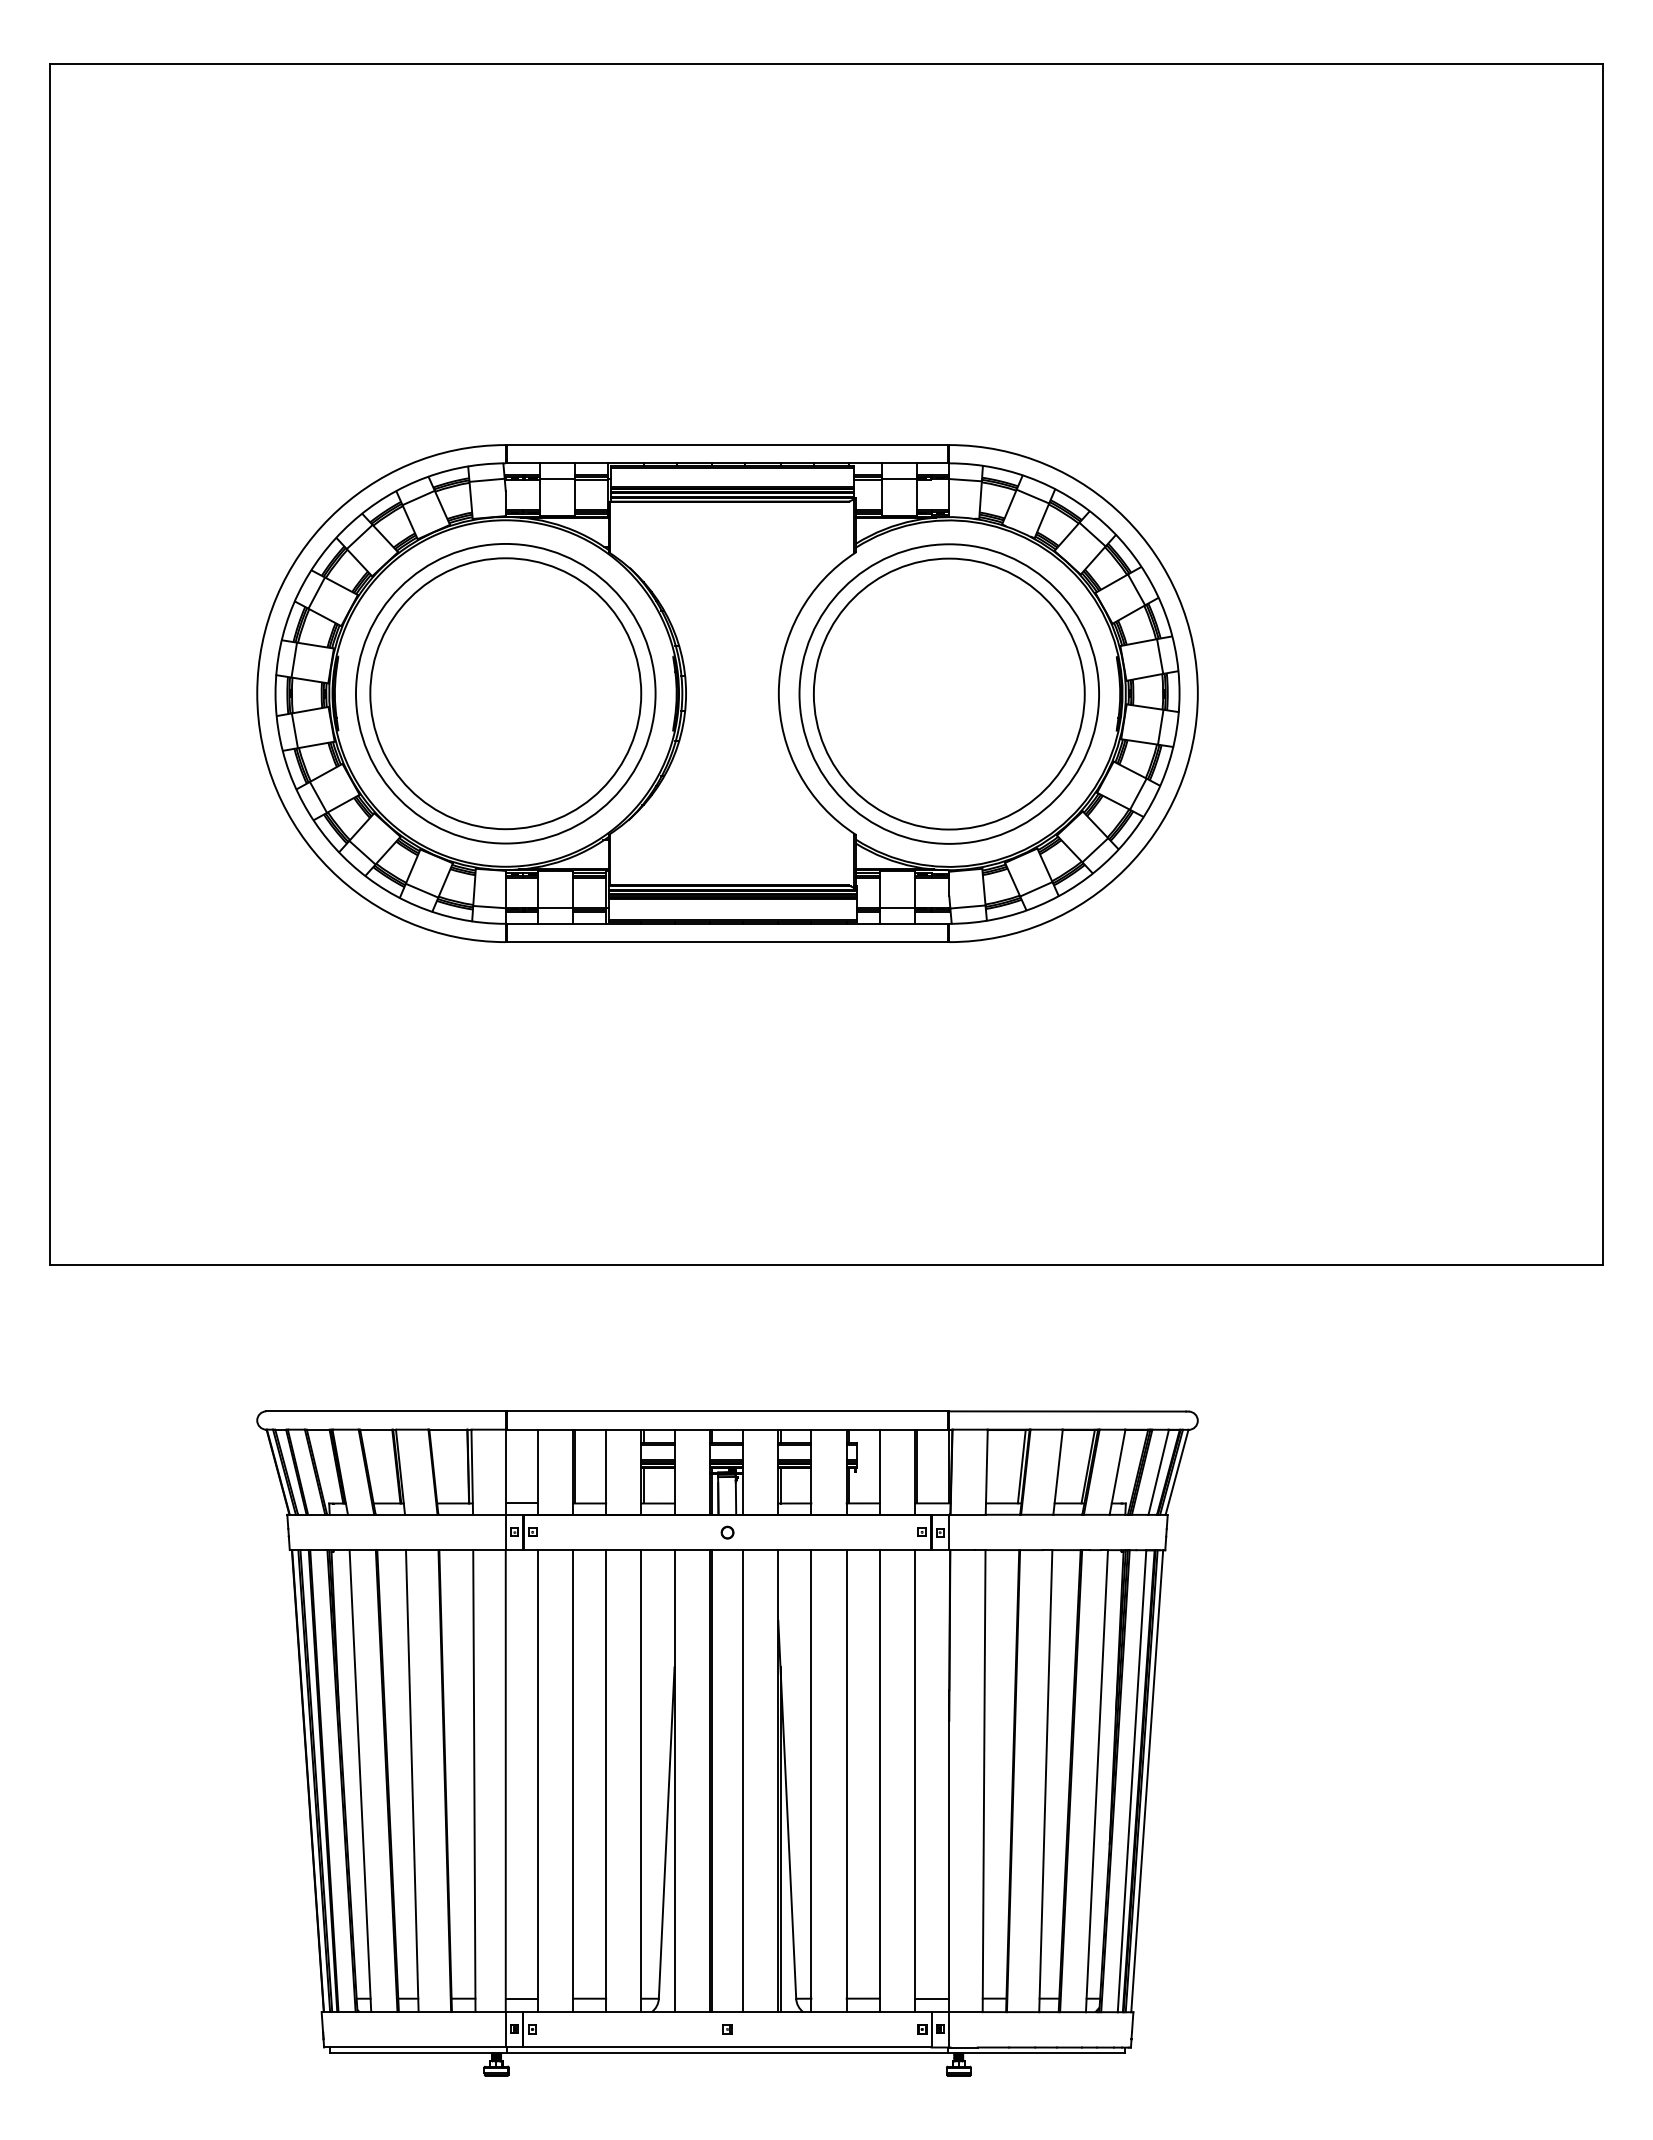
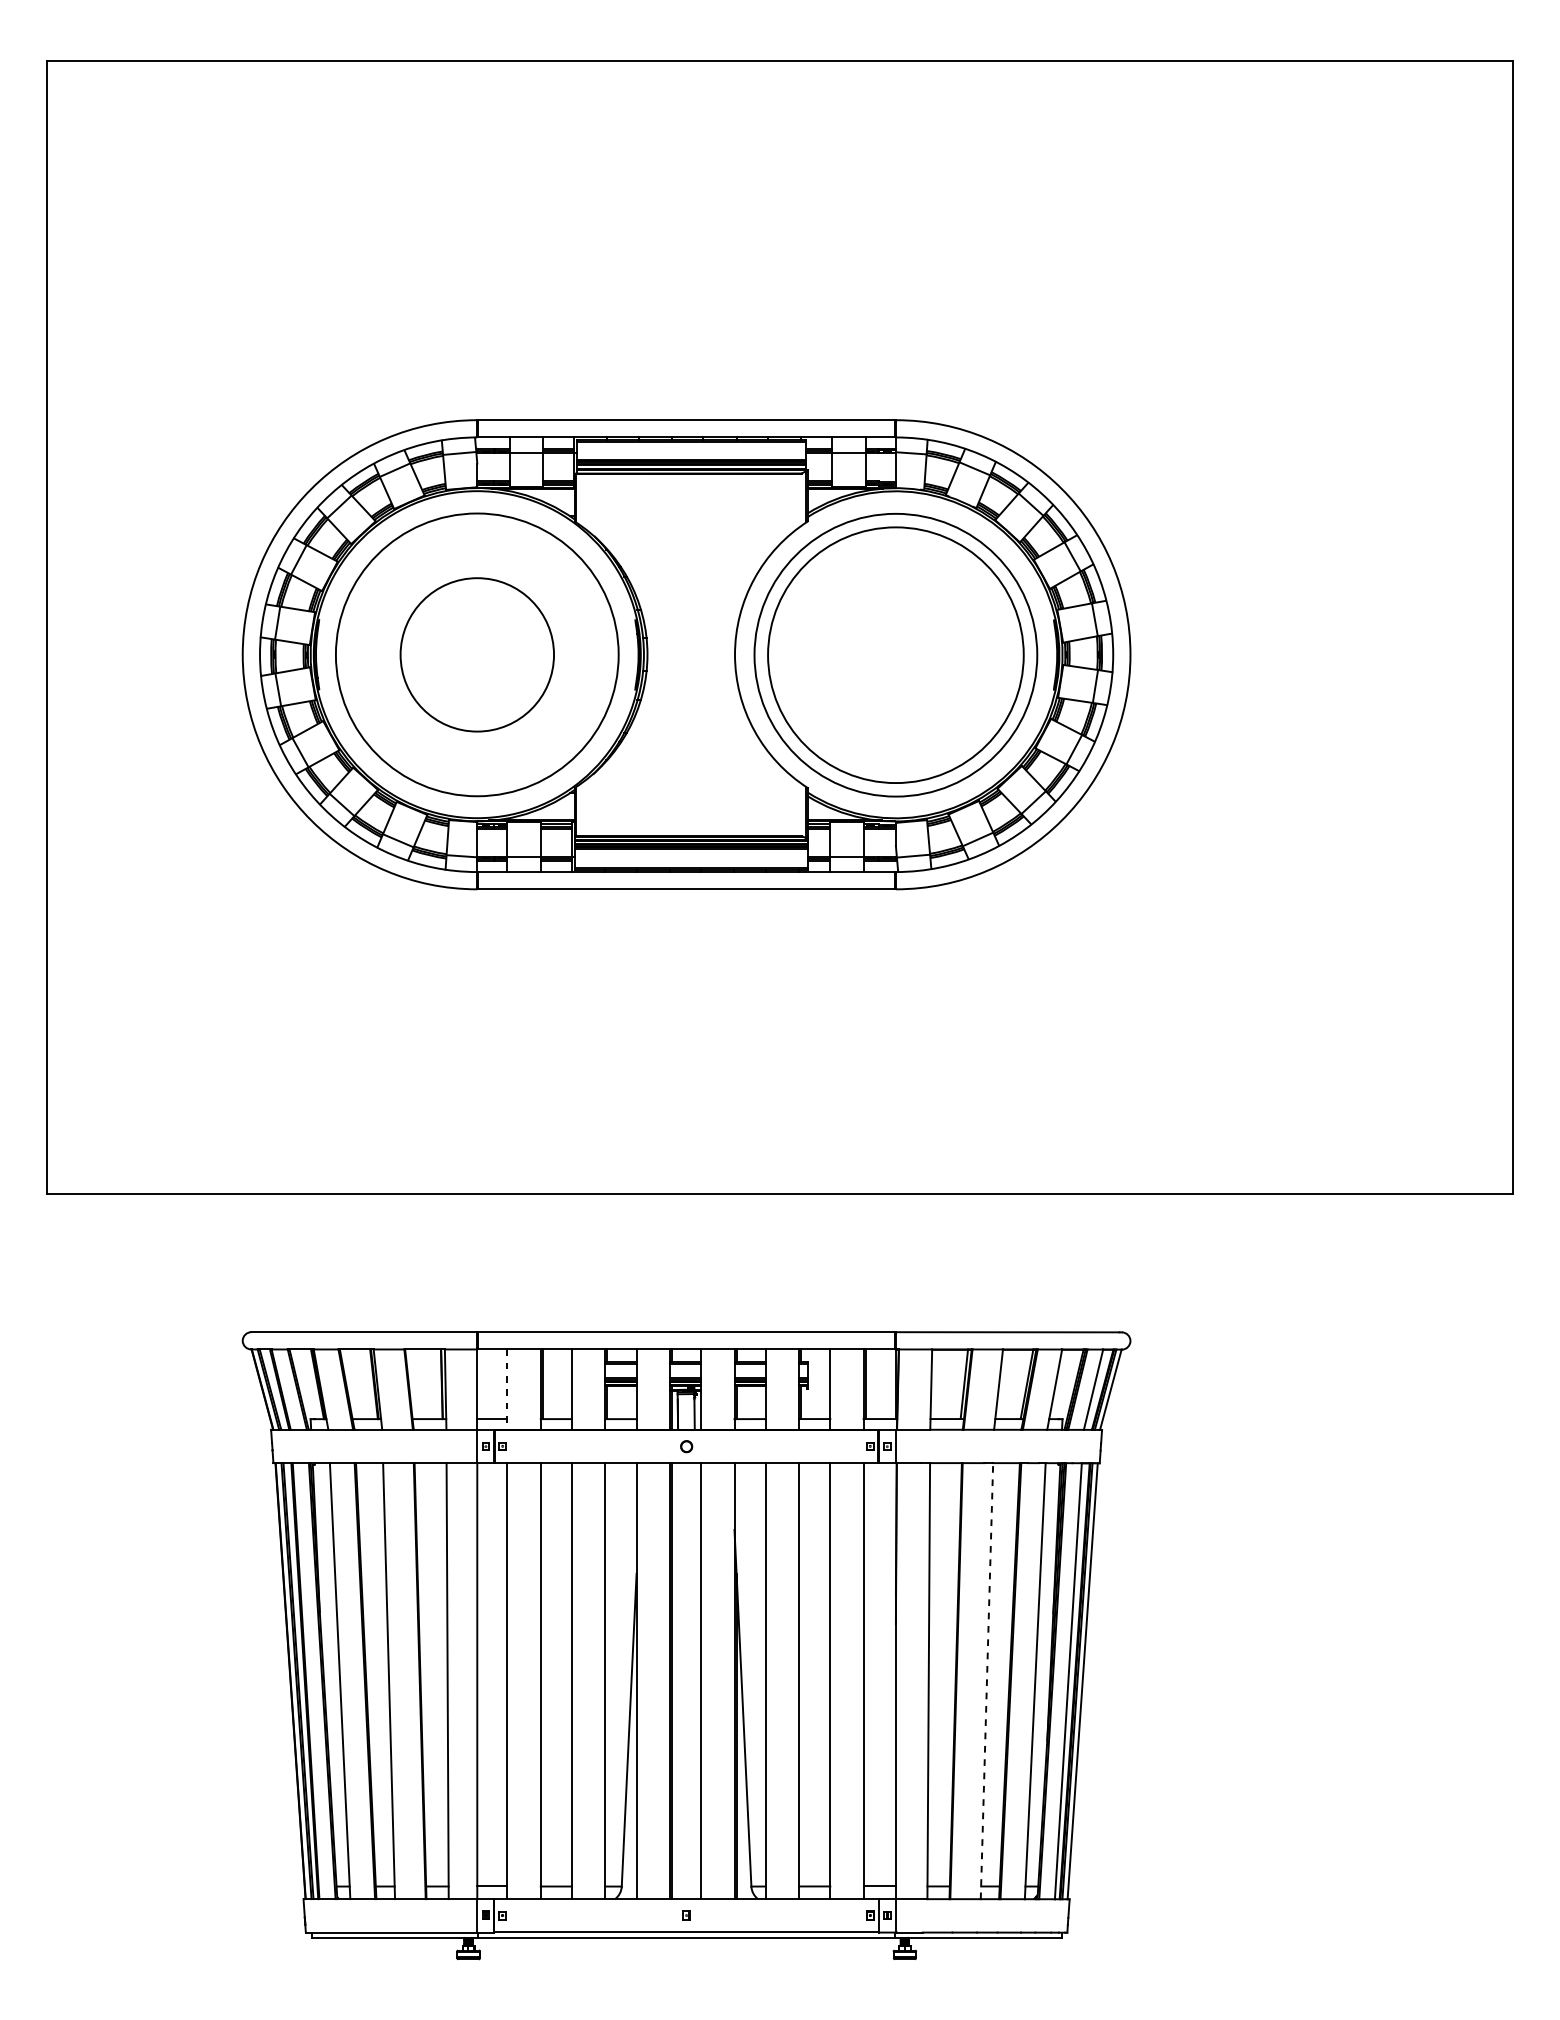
circle: (505, 693) -> (477, 654), size x0.6
line: (537, 1472) -> (507, 1389), solid -> dashed
line: (1045, 1780) -> (986, 1680), solid -> dashed

